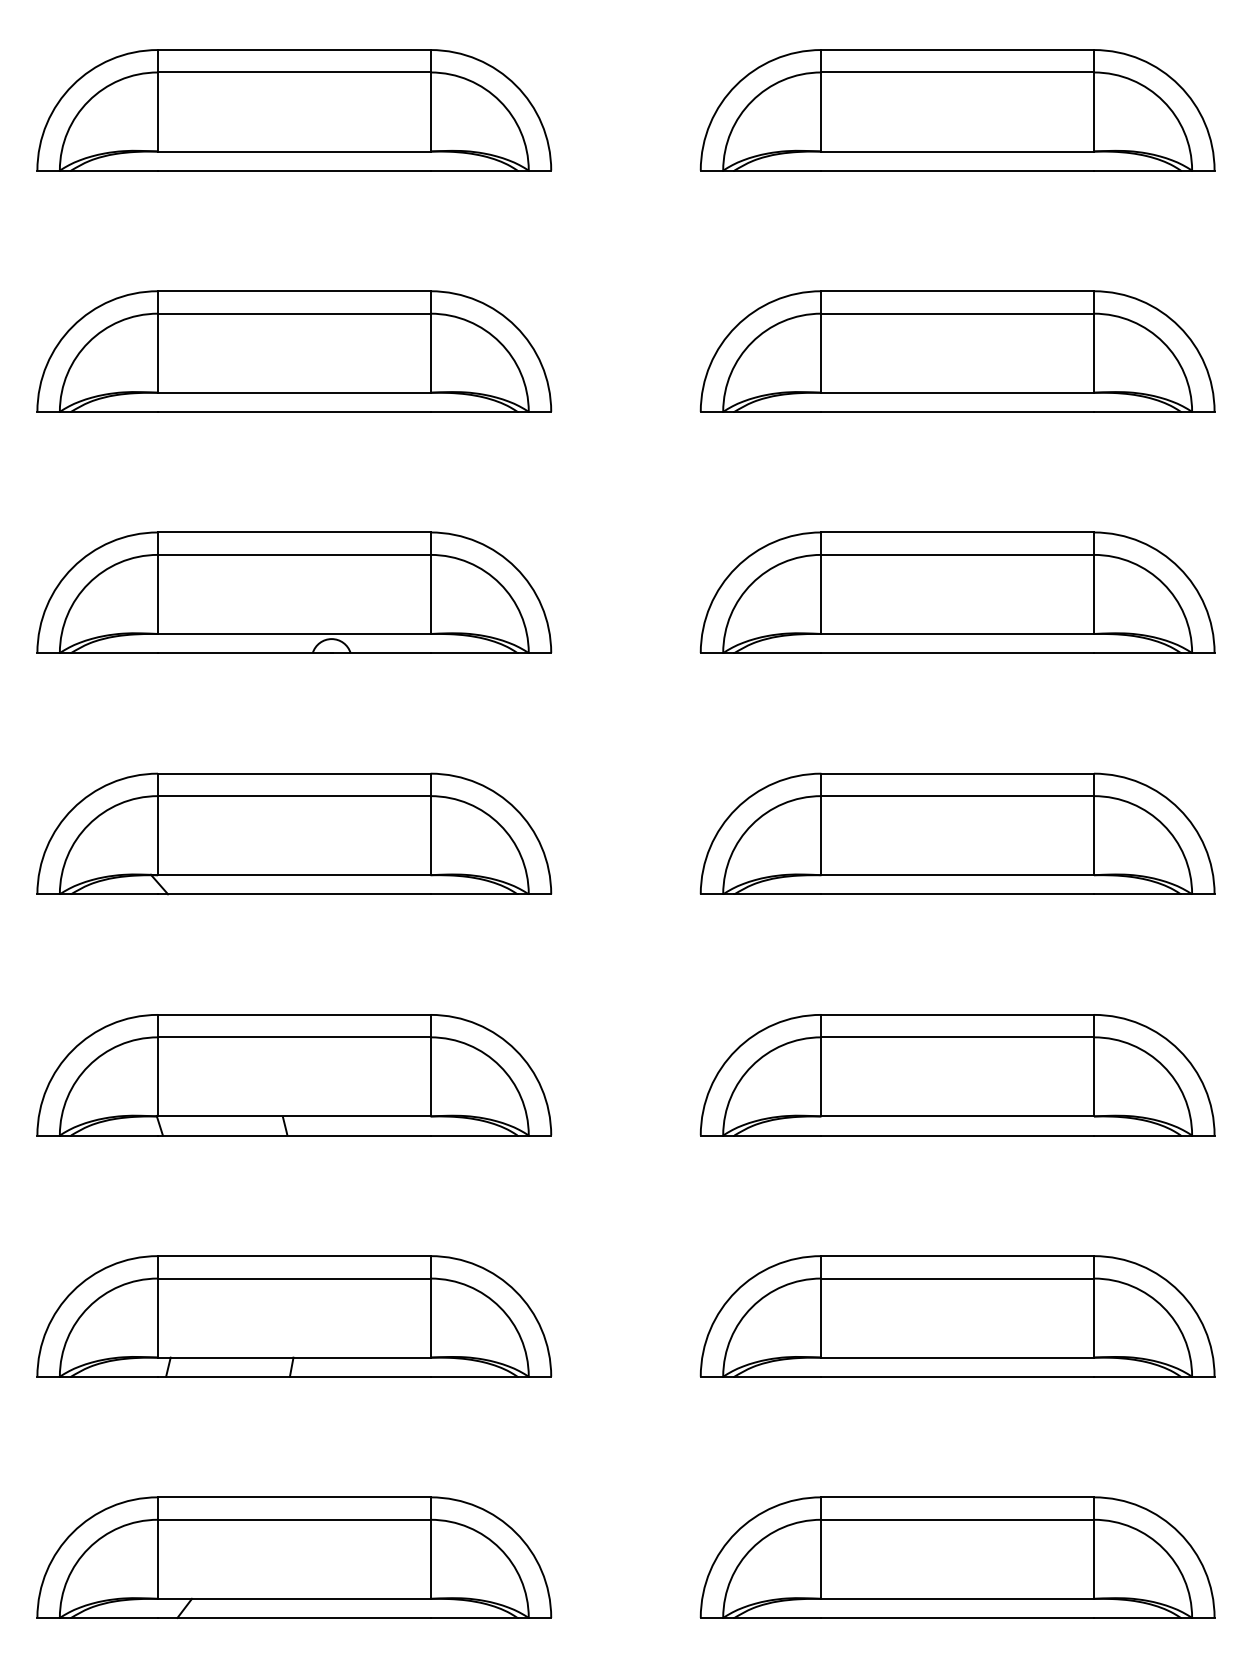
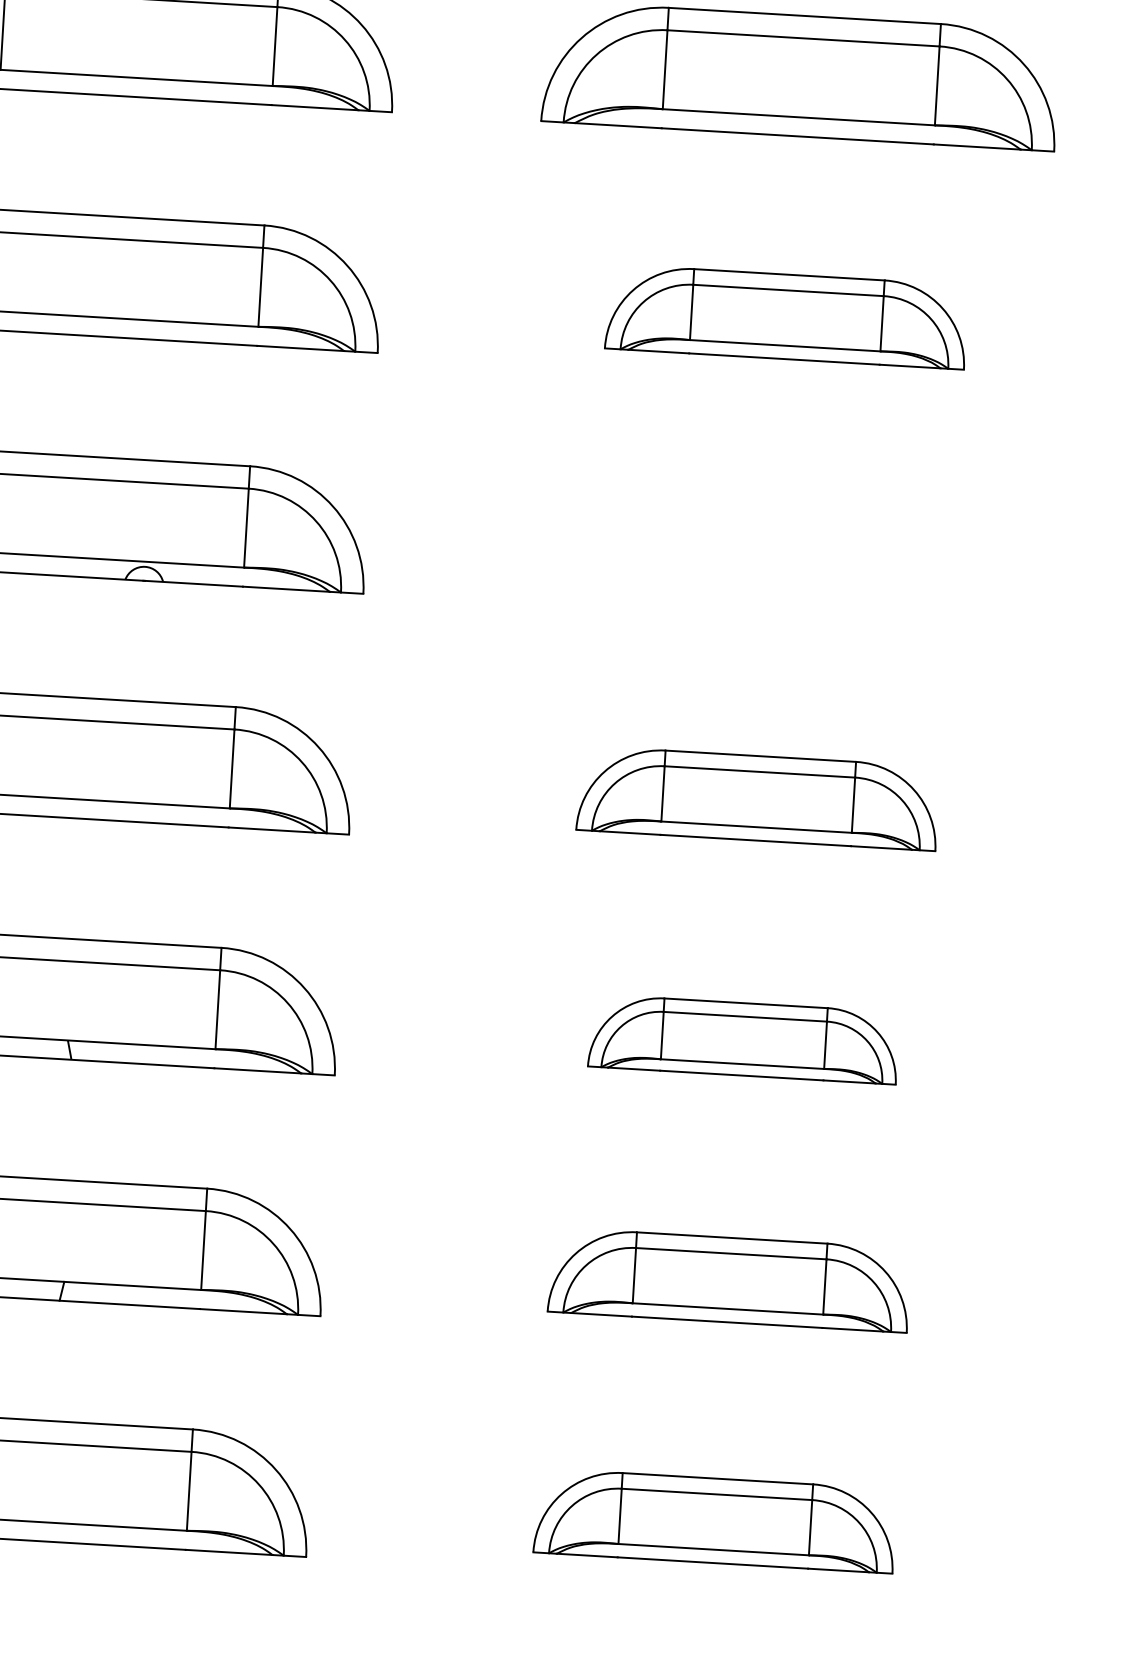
part: (957, 351) -> (786, 316), size x0.7
part: (957, 592) -> (772, 557), removed
part: (957, 833) -> (758, 798), size x0.7
part: (957, 1075) -> (743, 1039), size x0.6
part: (957, 1316) -> (729, 1280), size x0.7
part: (957, 1557) -> (715, 1520), size x0.7

